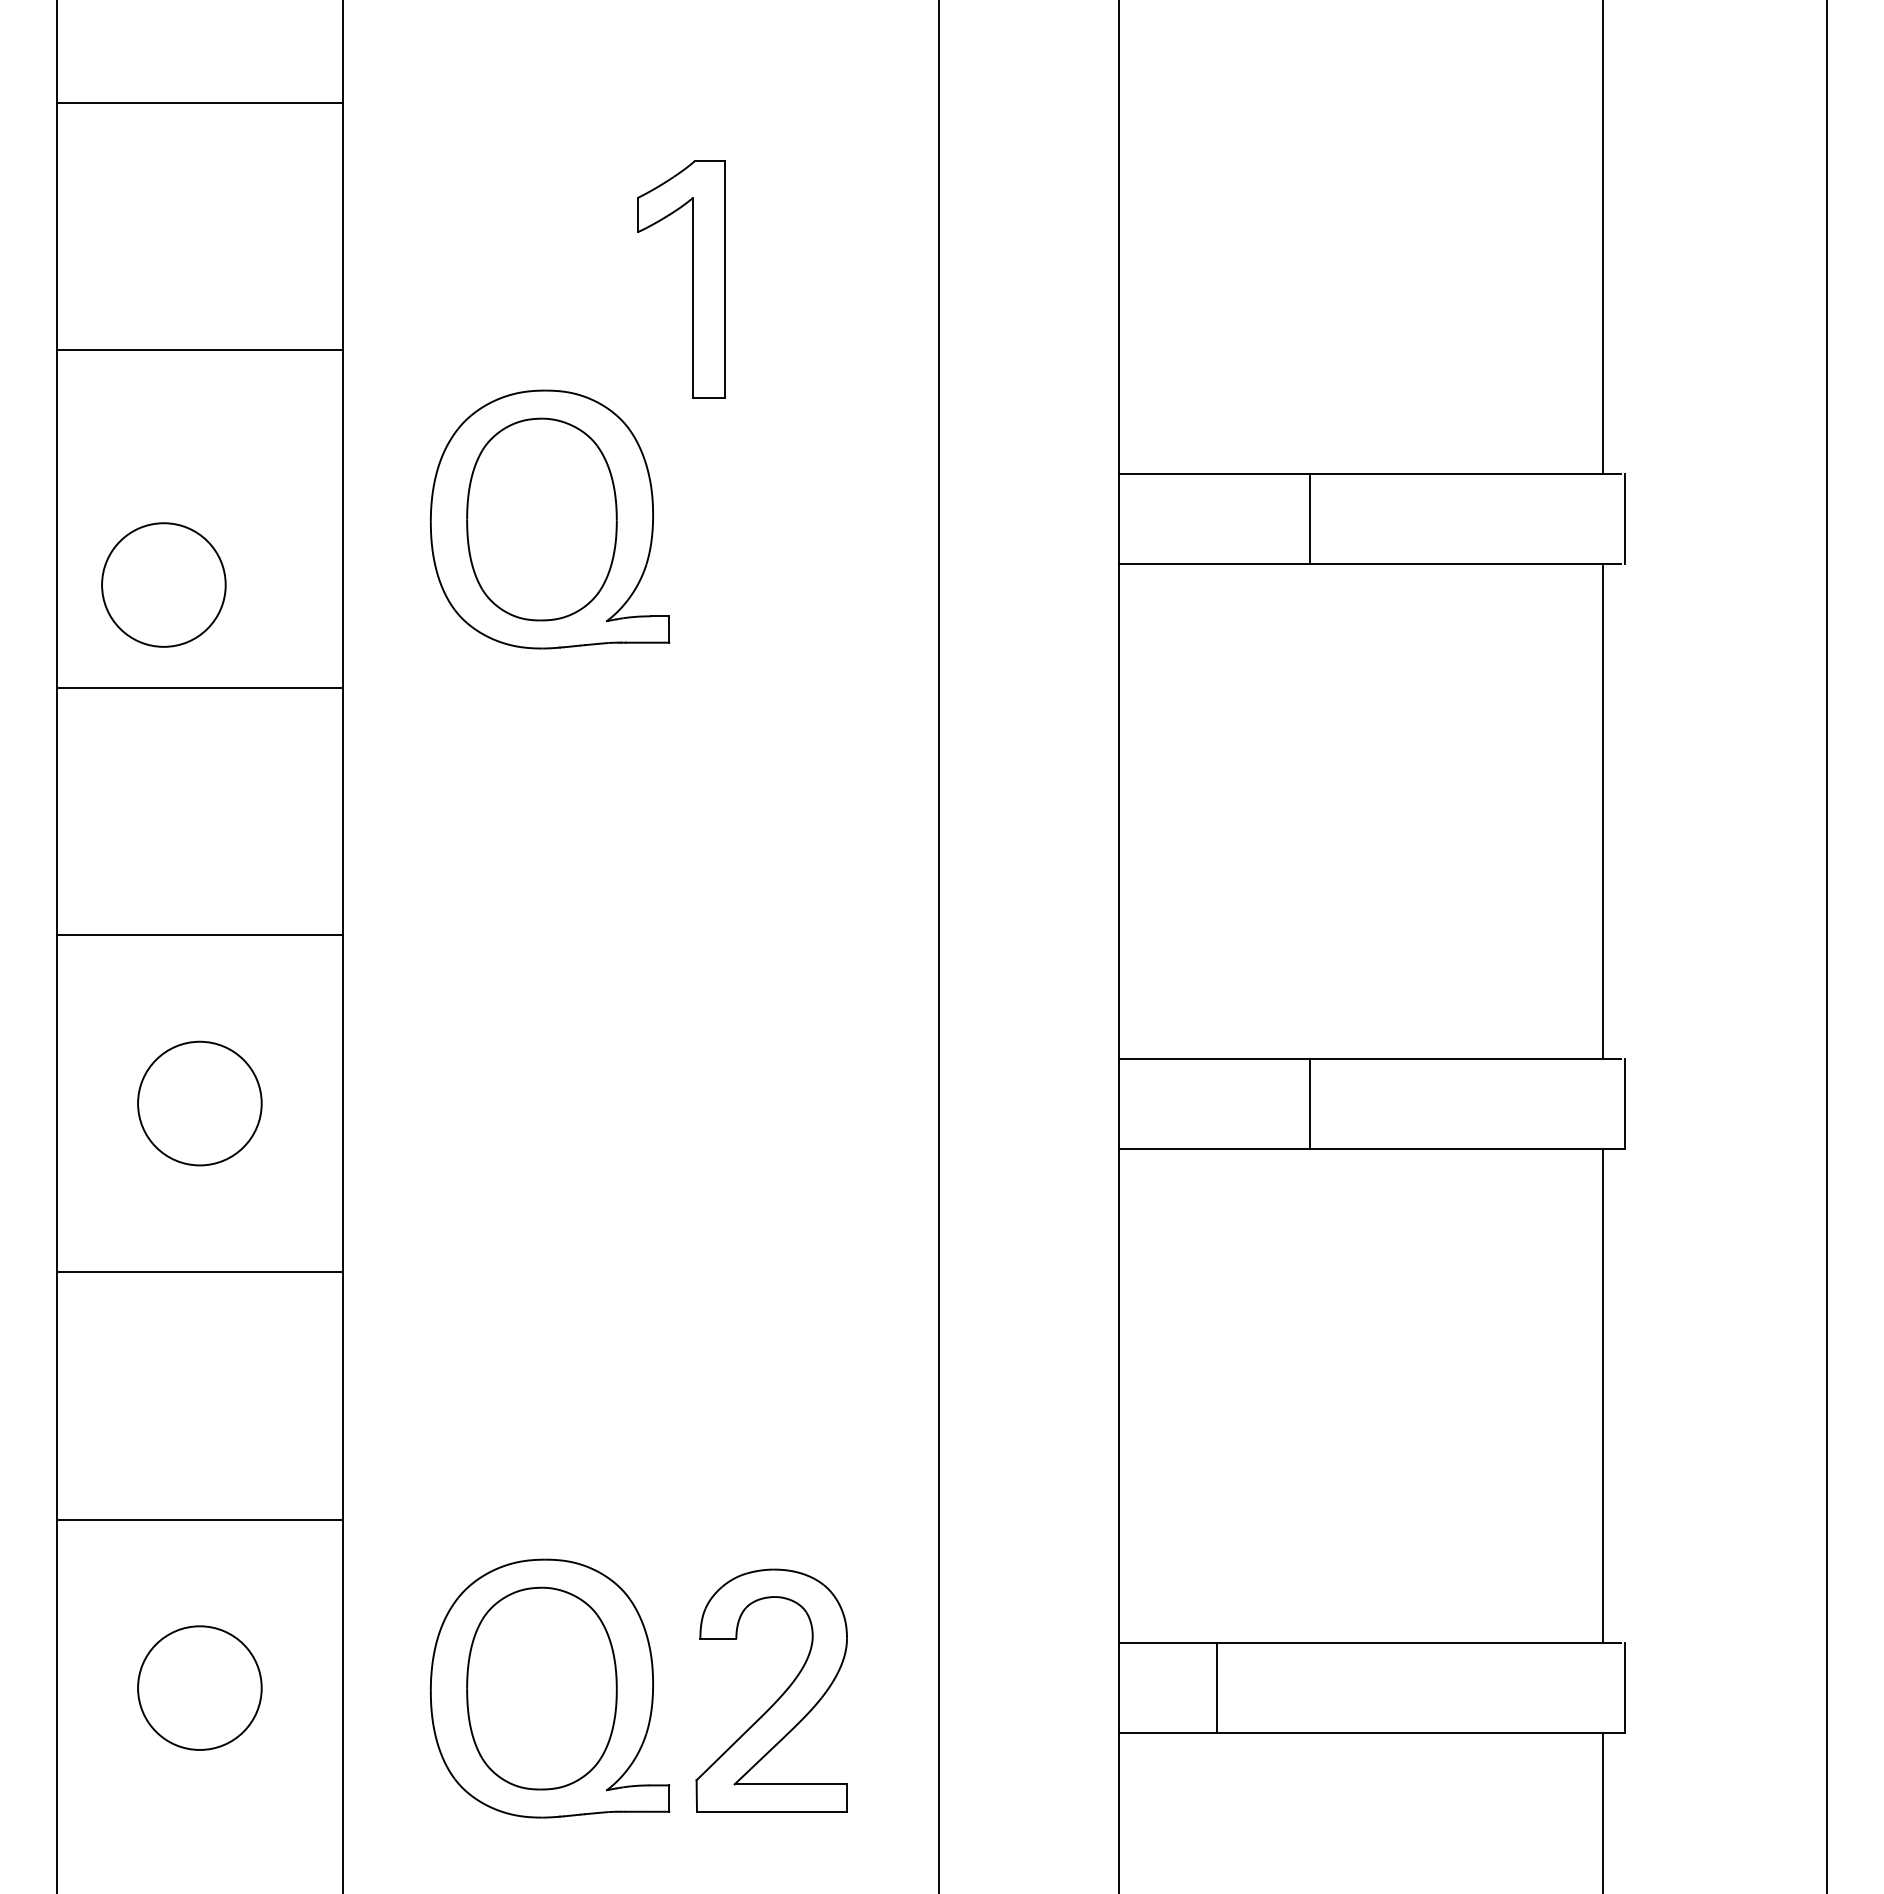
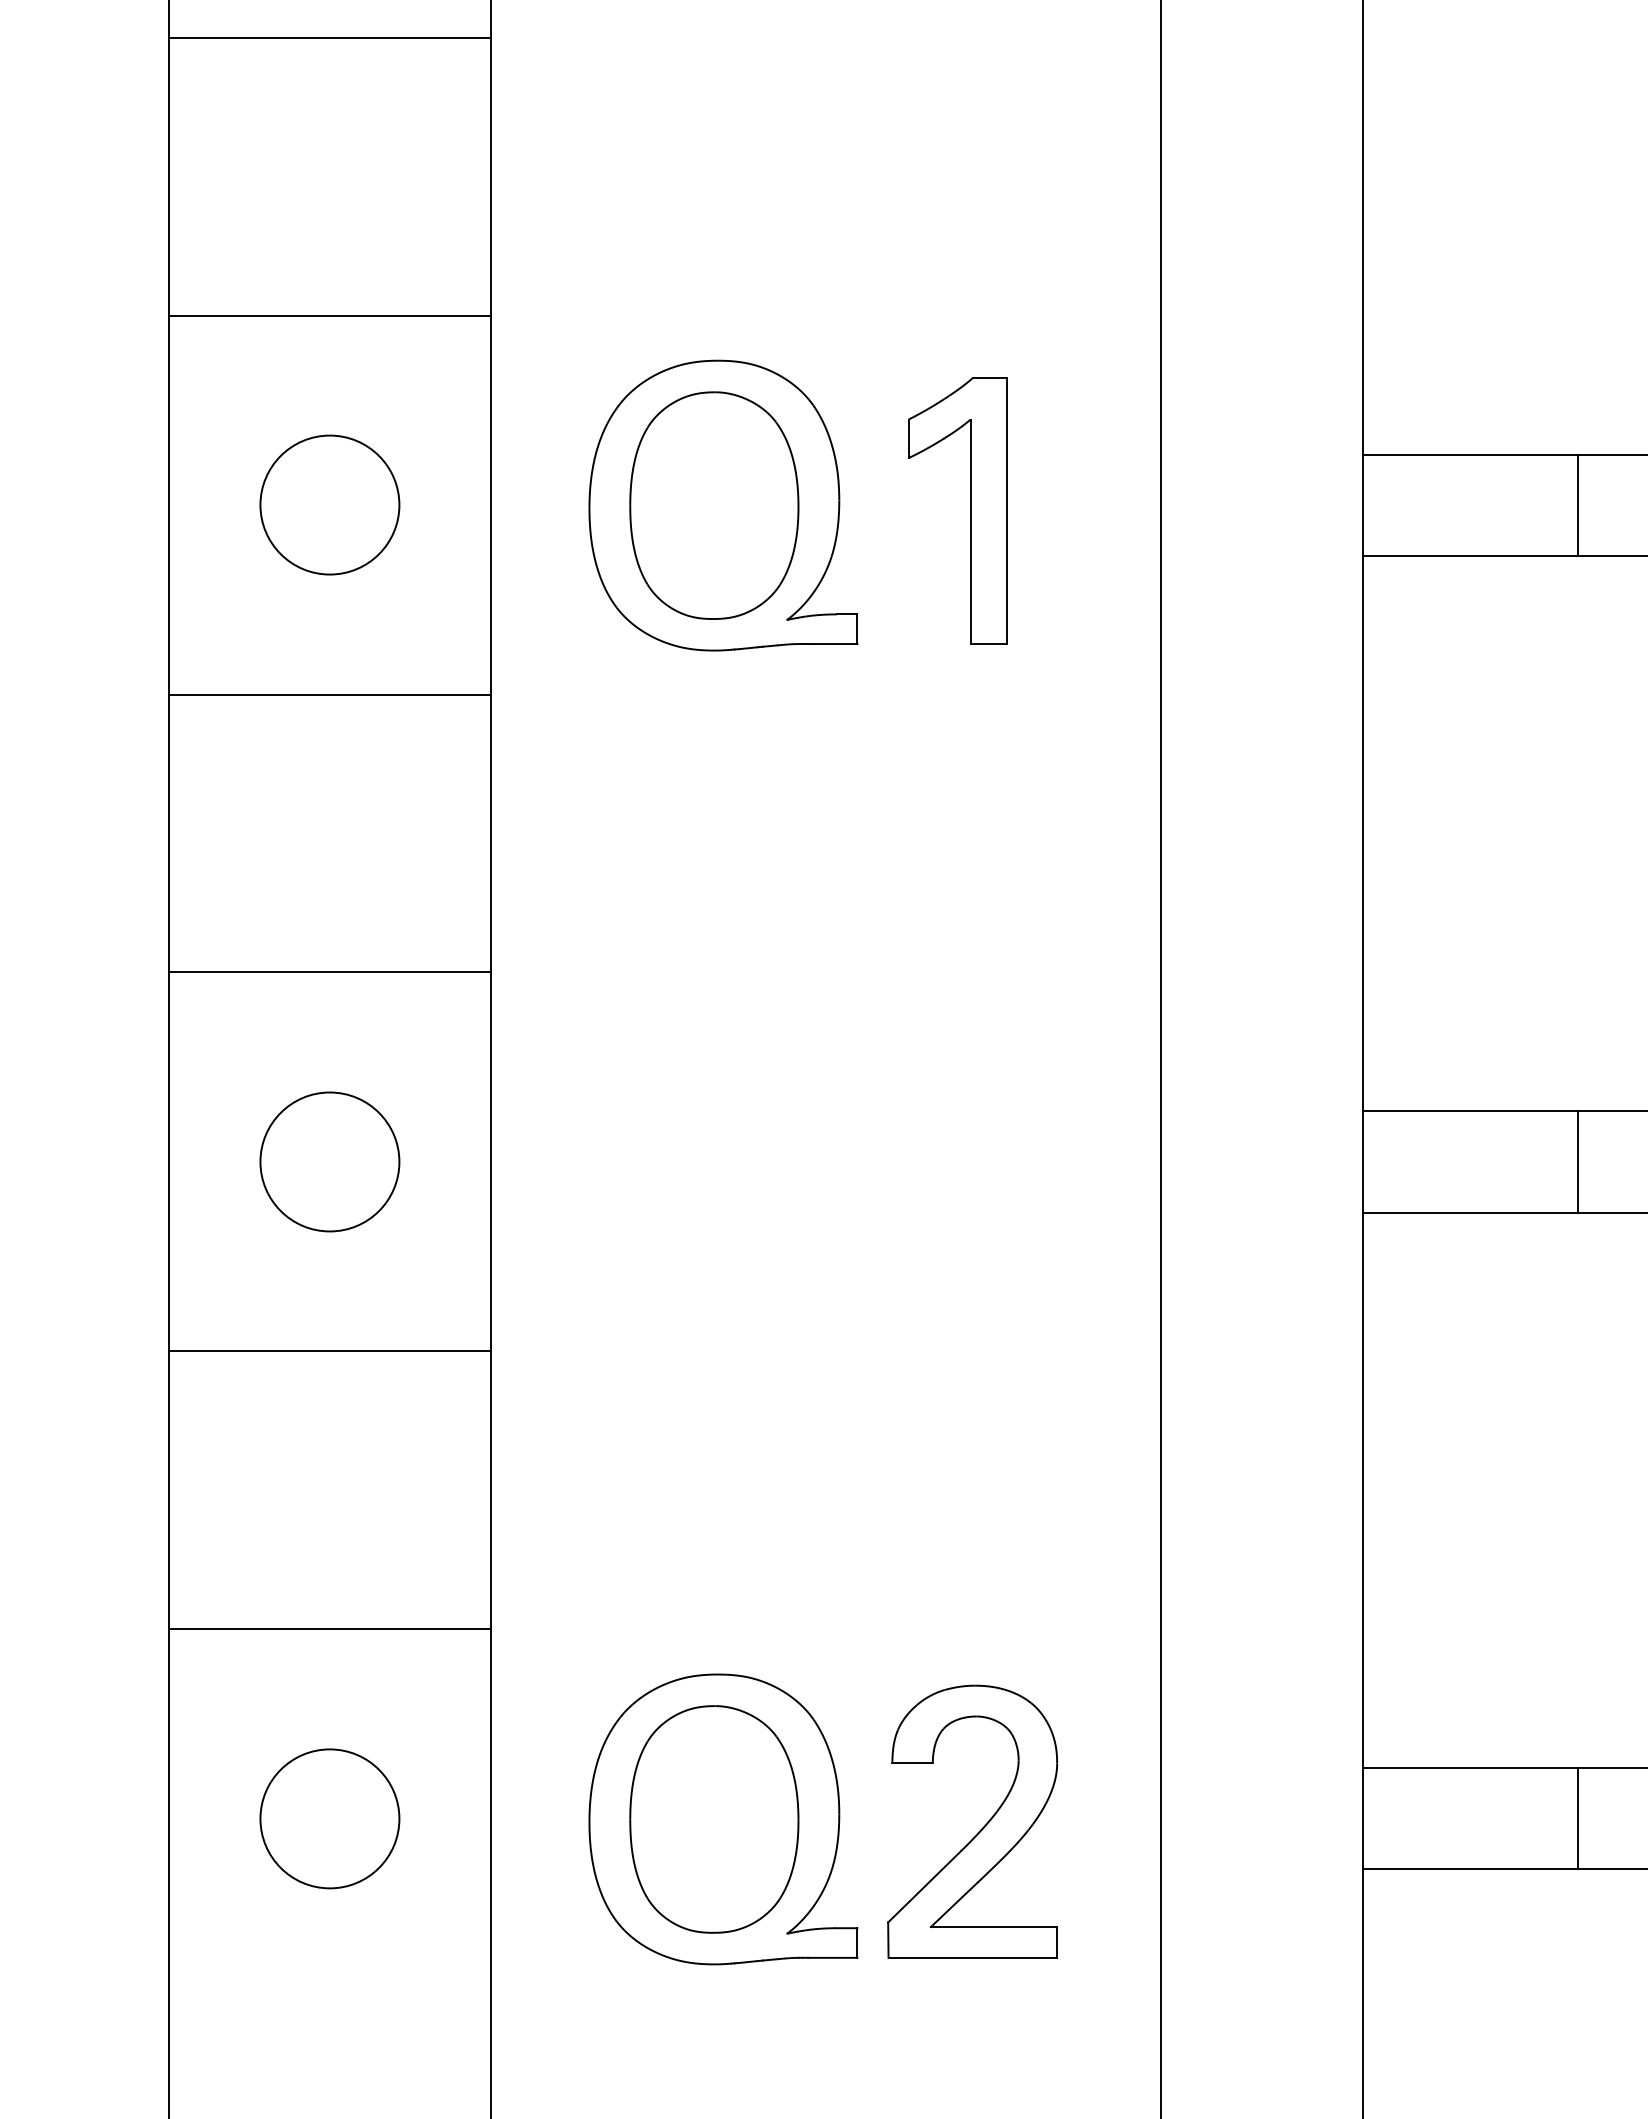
part: (692, 279) -> (970, 511), moved
circle: (163, 584) -> (329, 504), moved
line: (1217, 1688) -> (1578, 1819), moved

